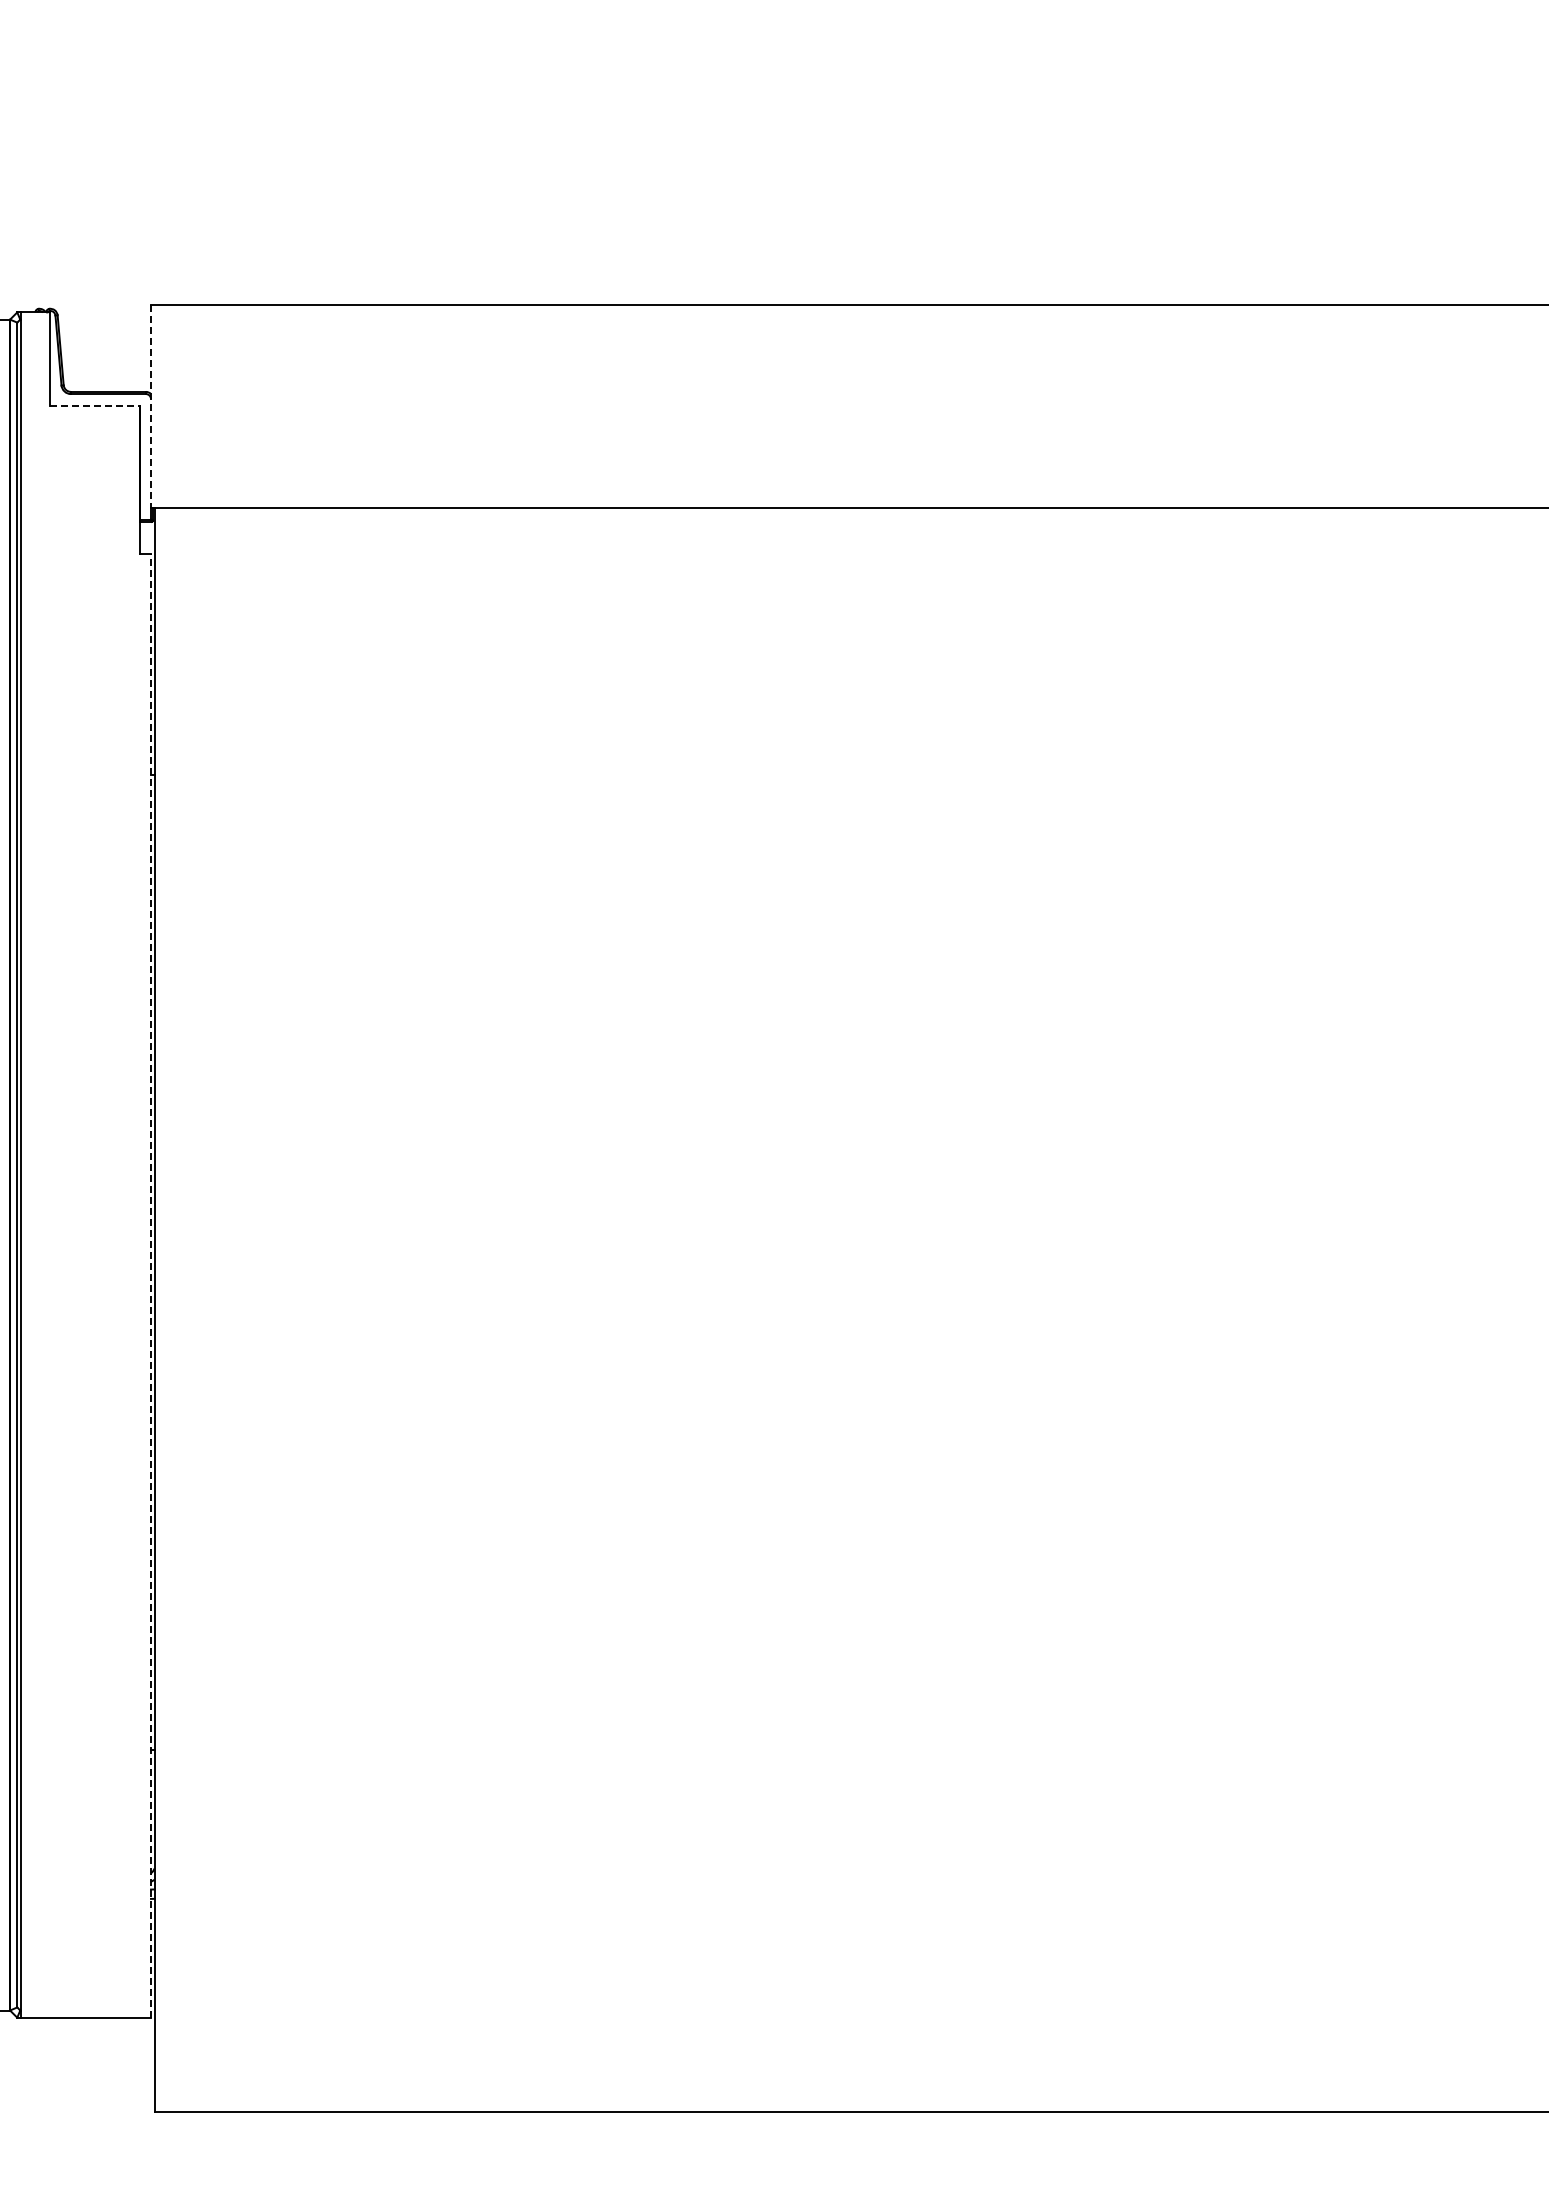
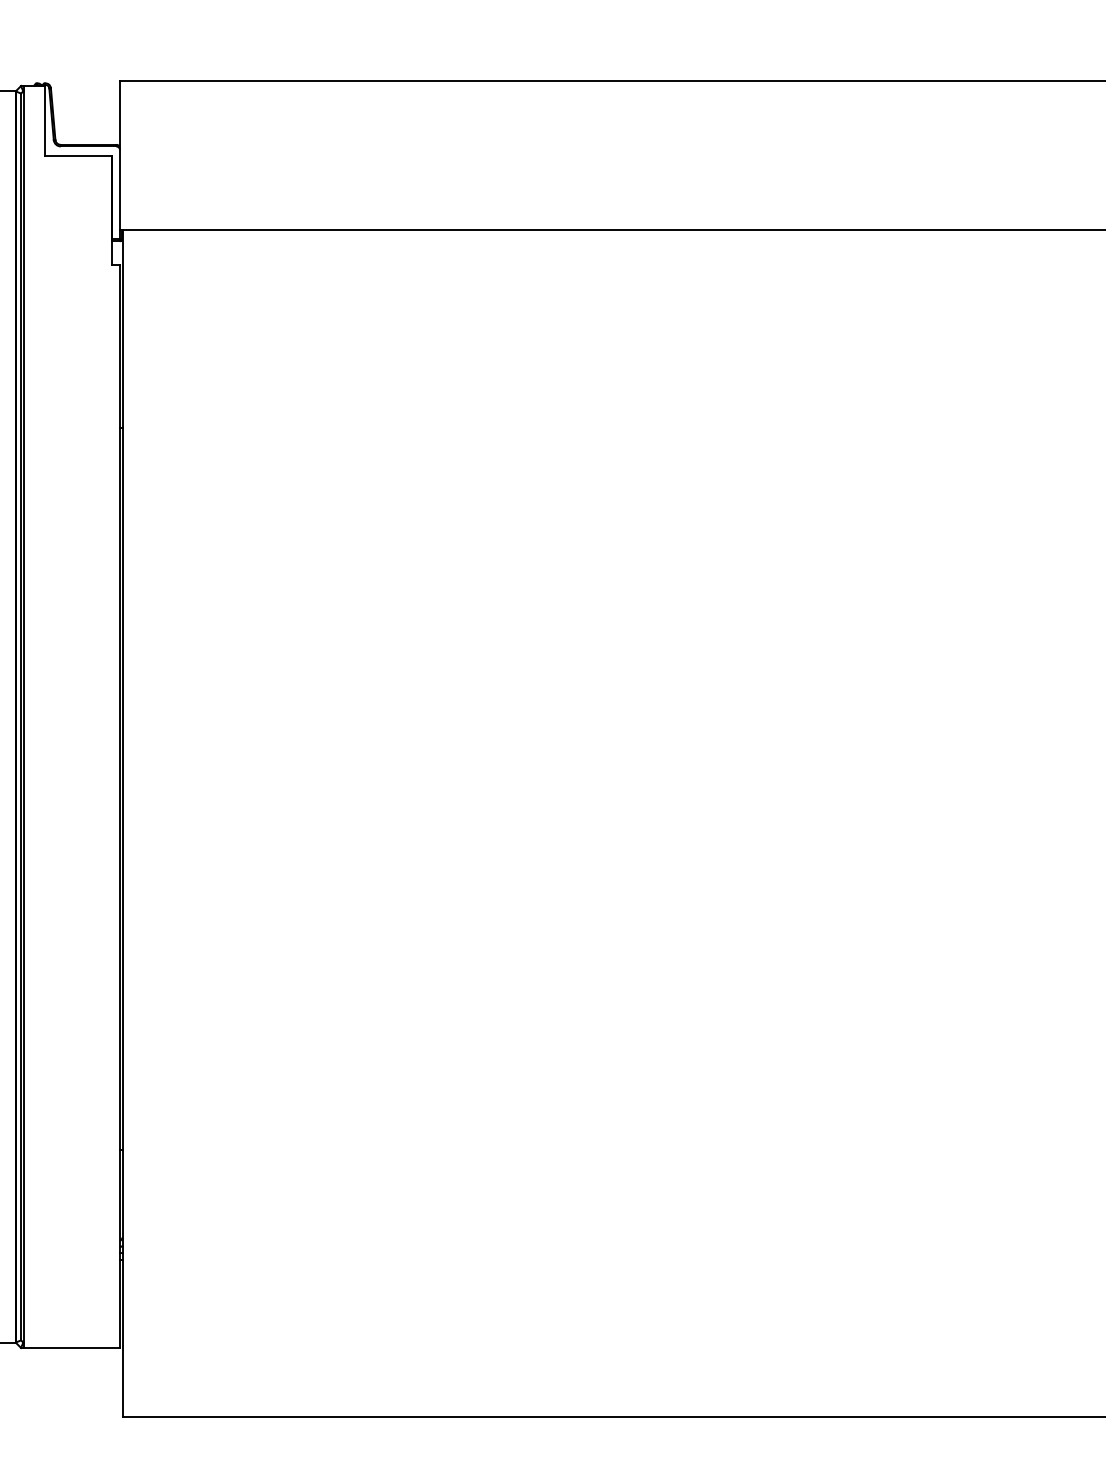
line: (95, 406) -> (78, 155), dashed -> solid
line: (150, 406) -> (119, 155), dashed -> solid
line: (150, 1286) -> (119, 806), dashed -> solid

